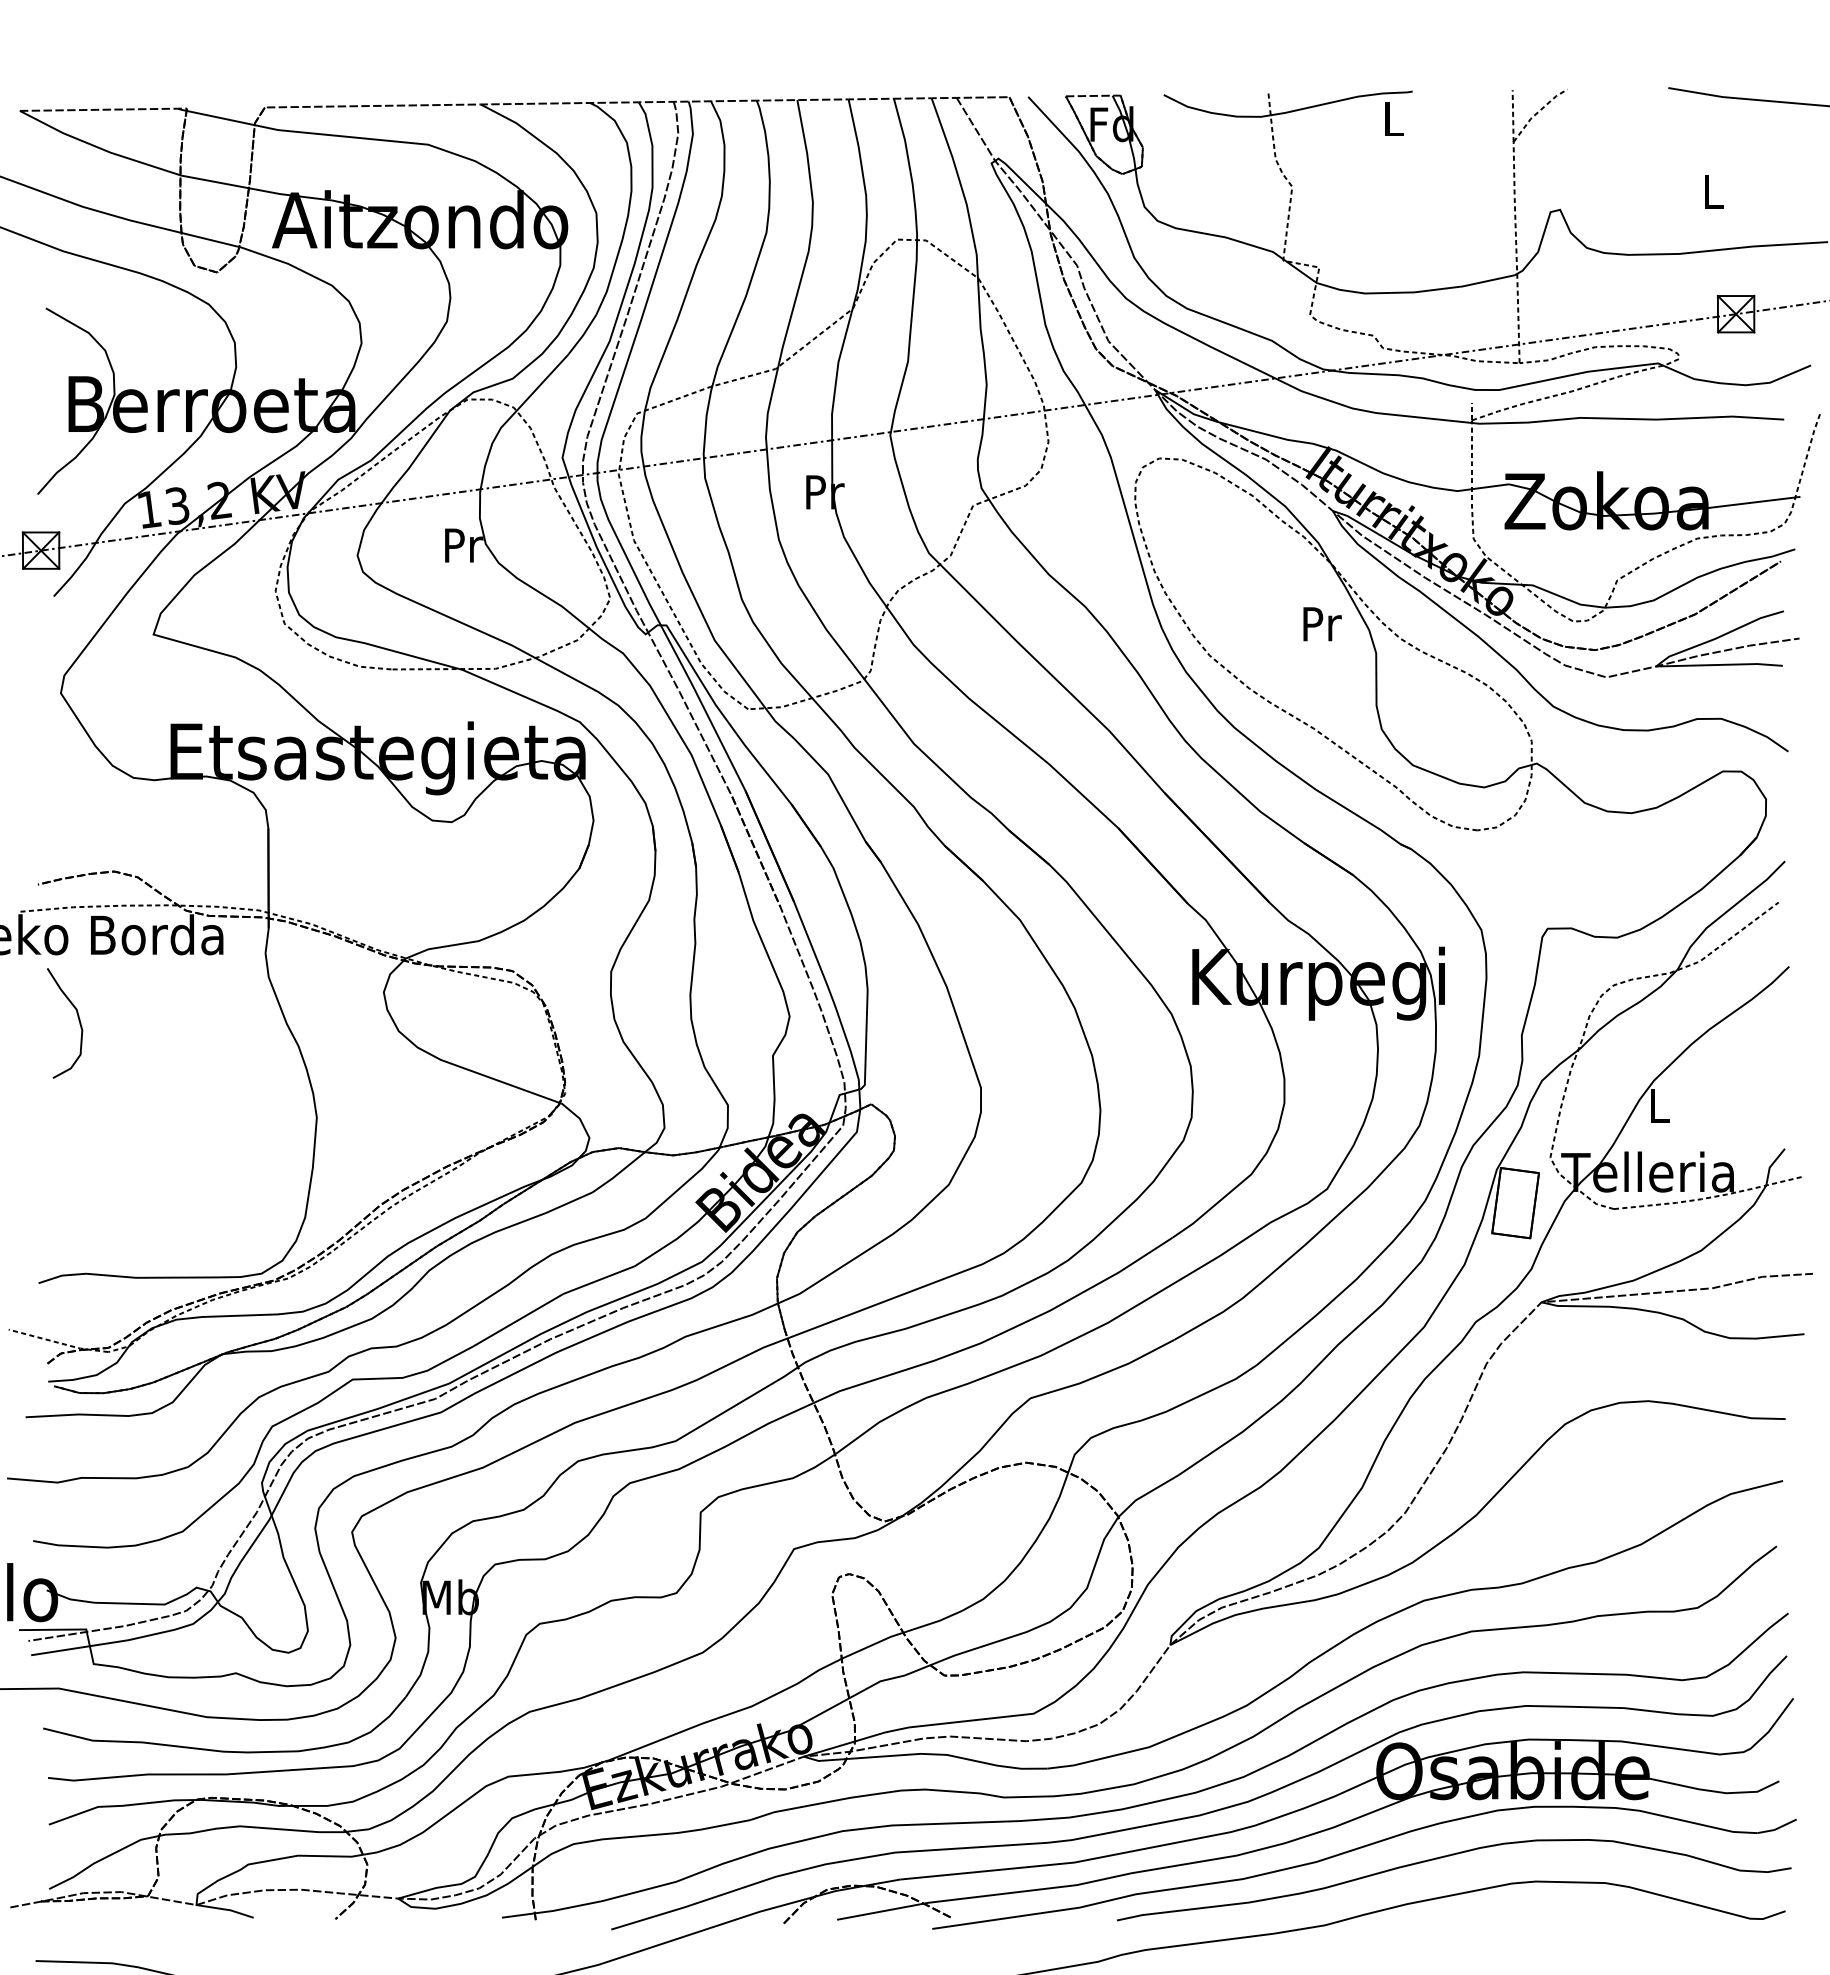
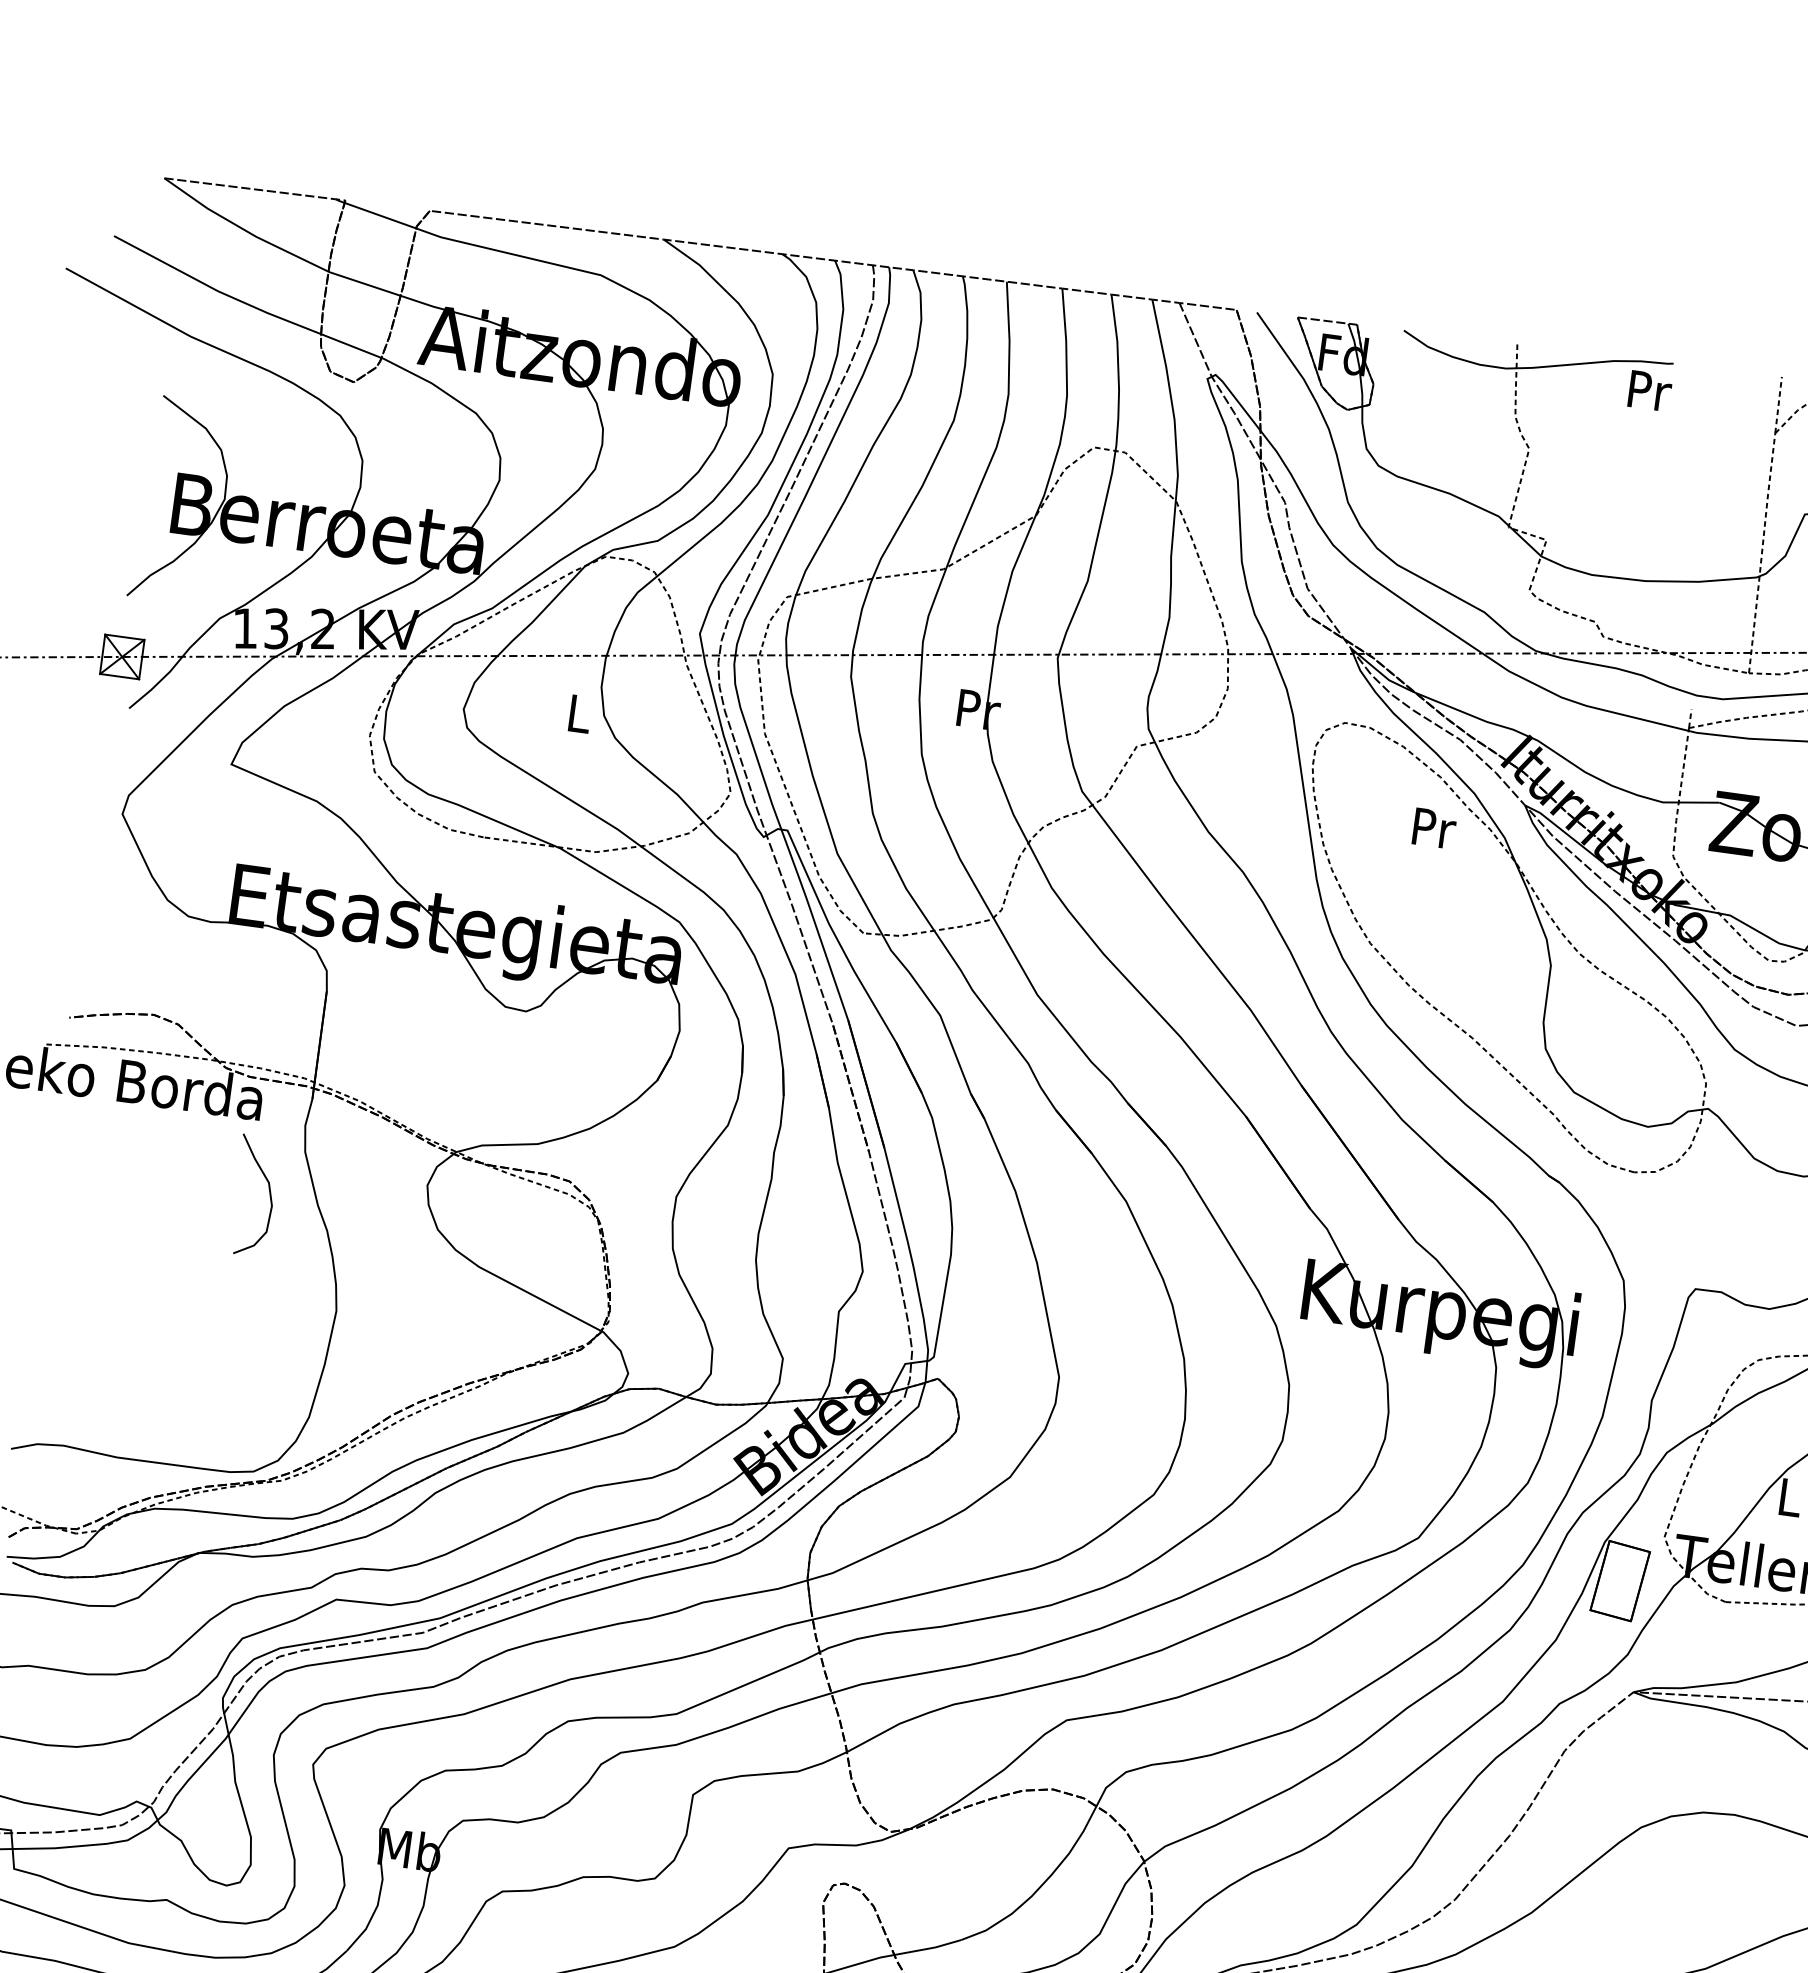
text: (1394, 119) -> (1649, 391), L -> Pr
text: (464, 545) -> (580, 714), Pr -> L
text: (1322, 624) -> (1434, 828), moved
curve: (78, 1020) -> (269, 1194), moved

